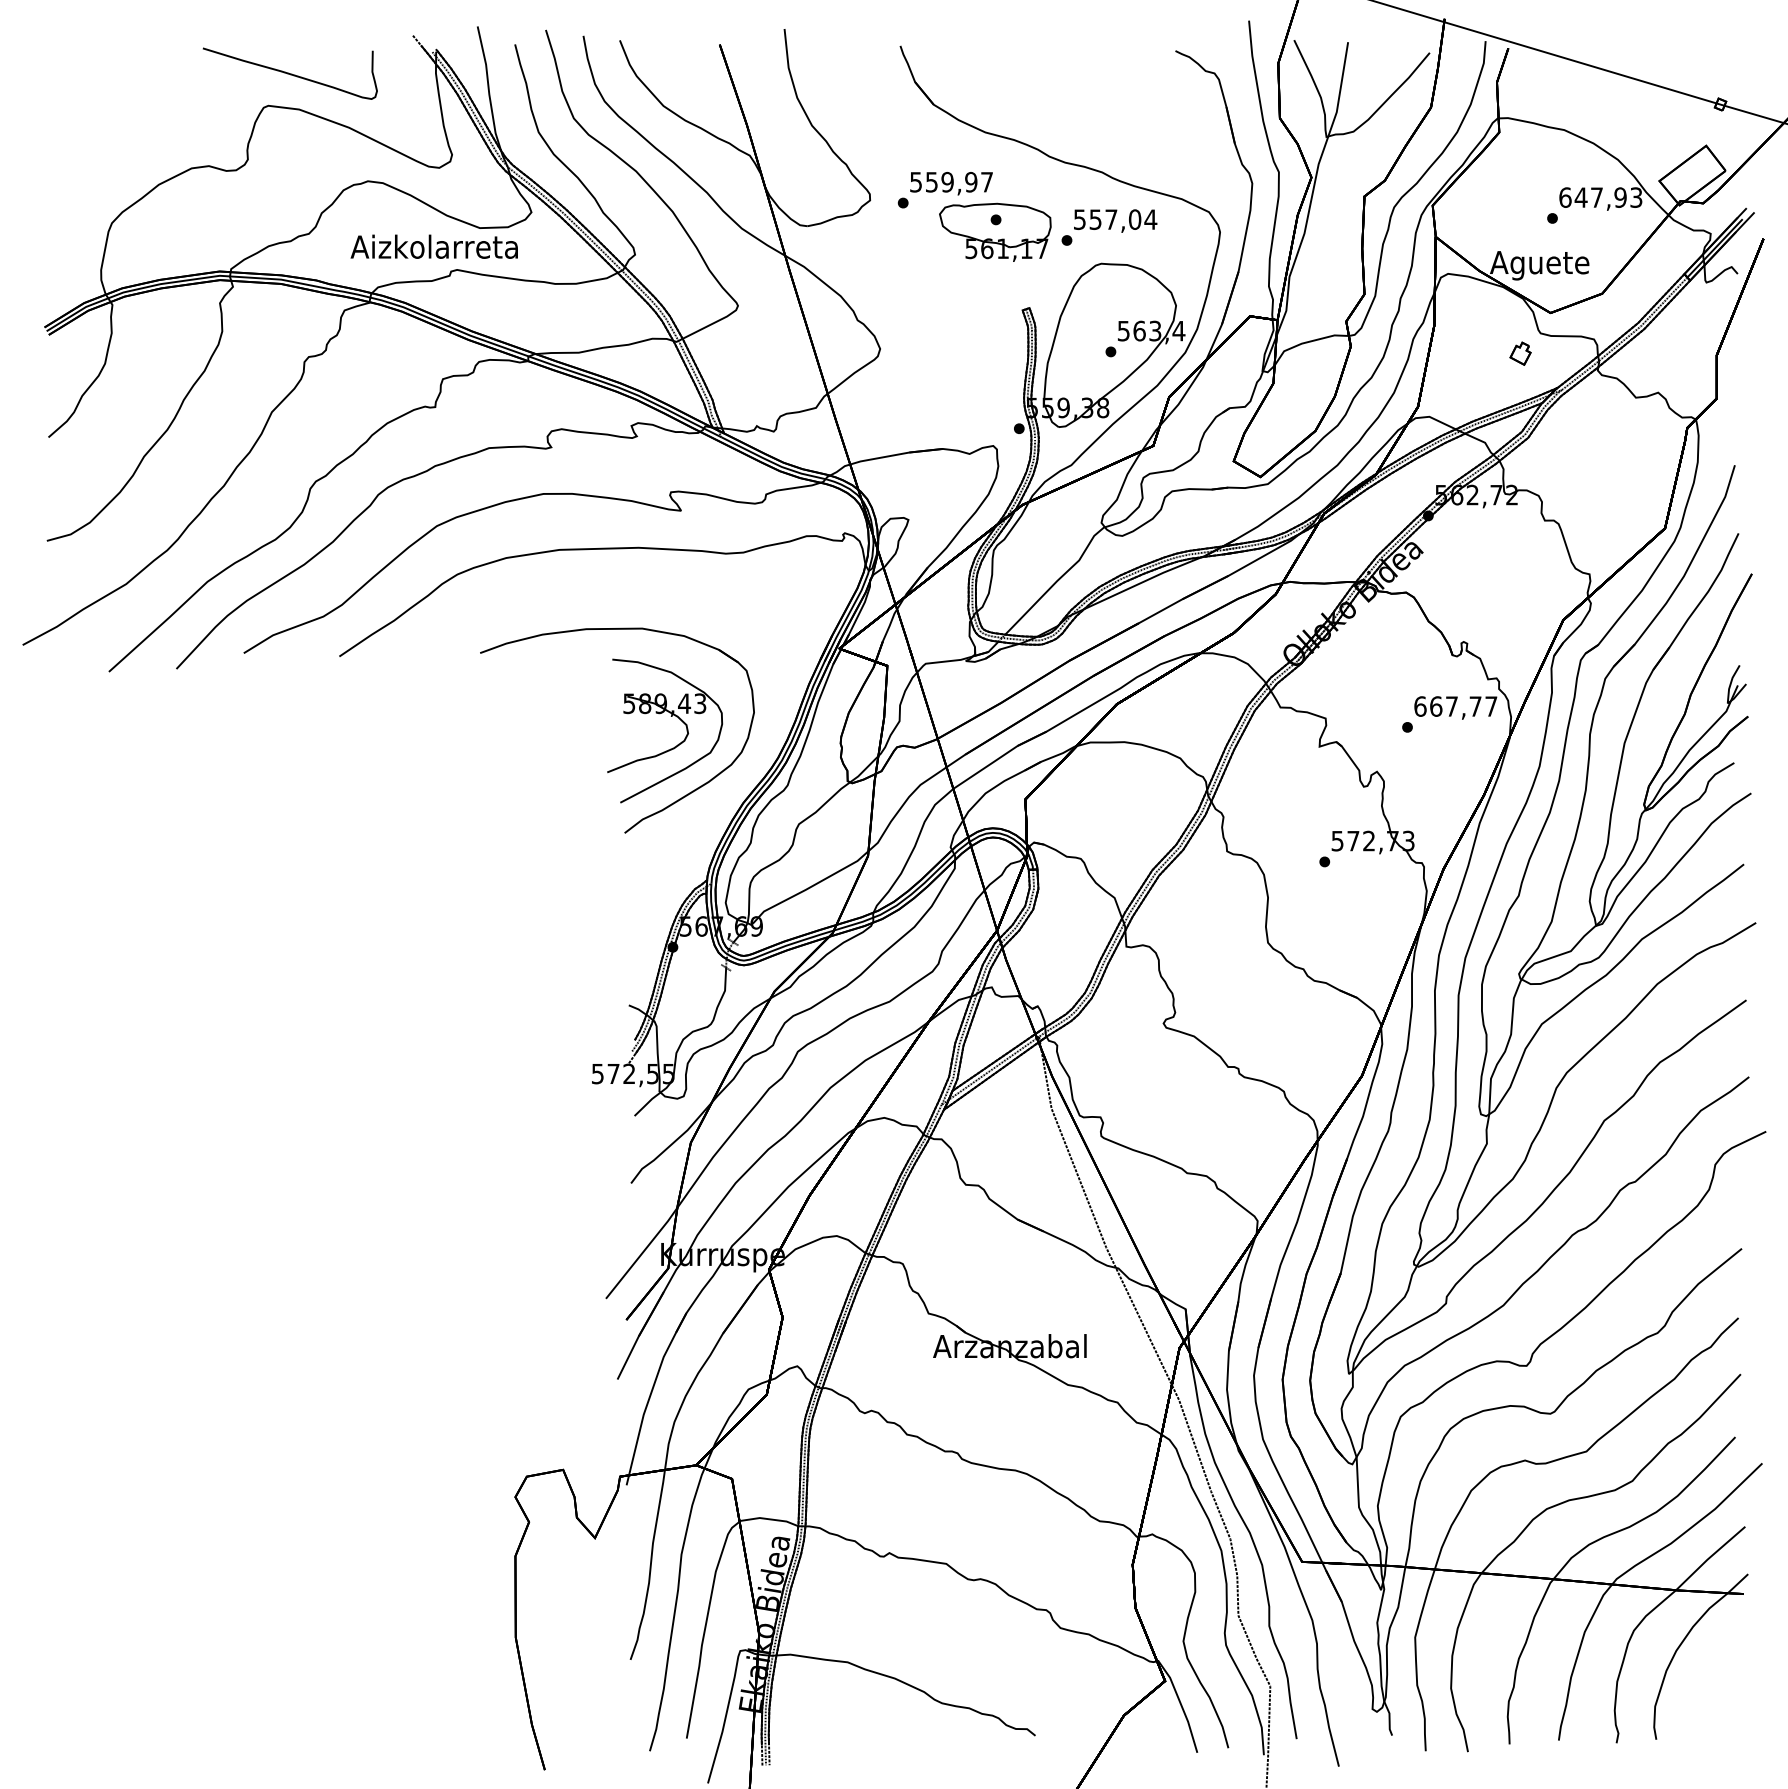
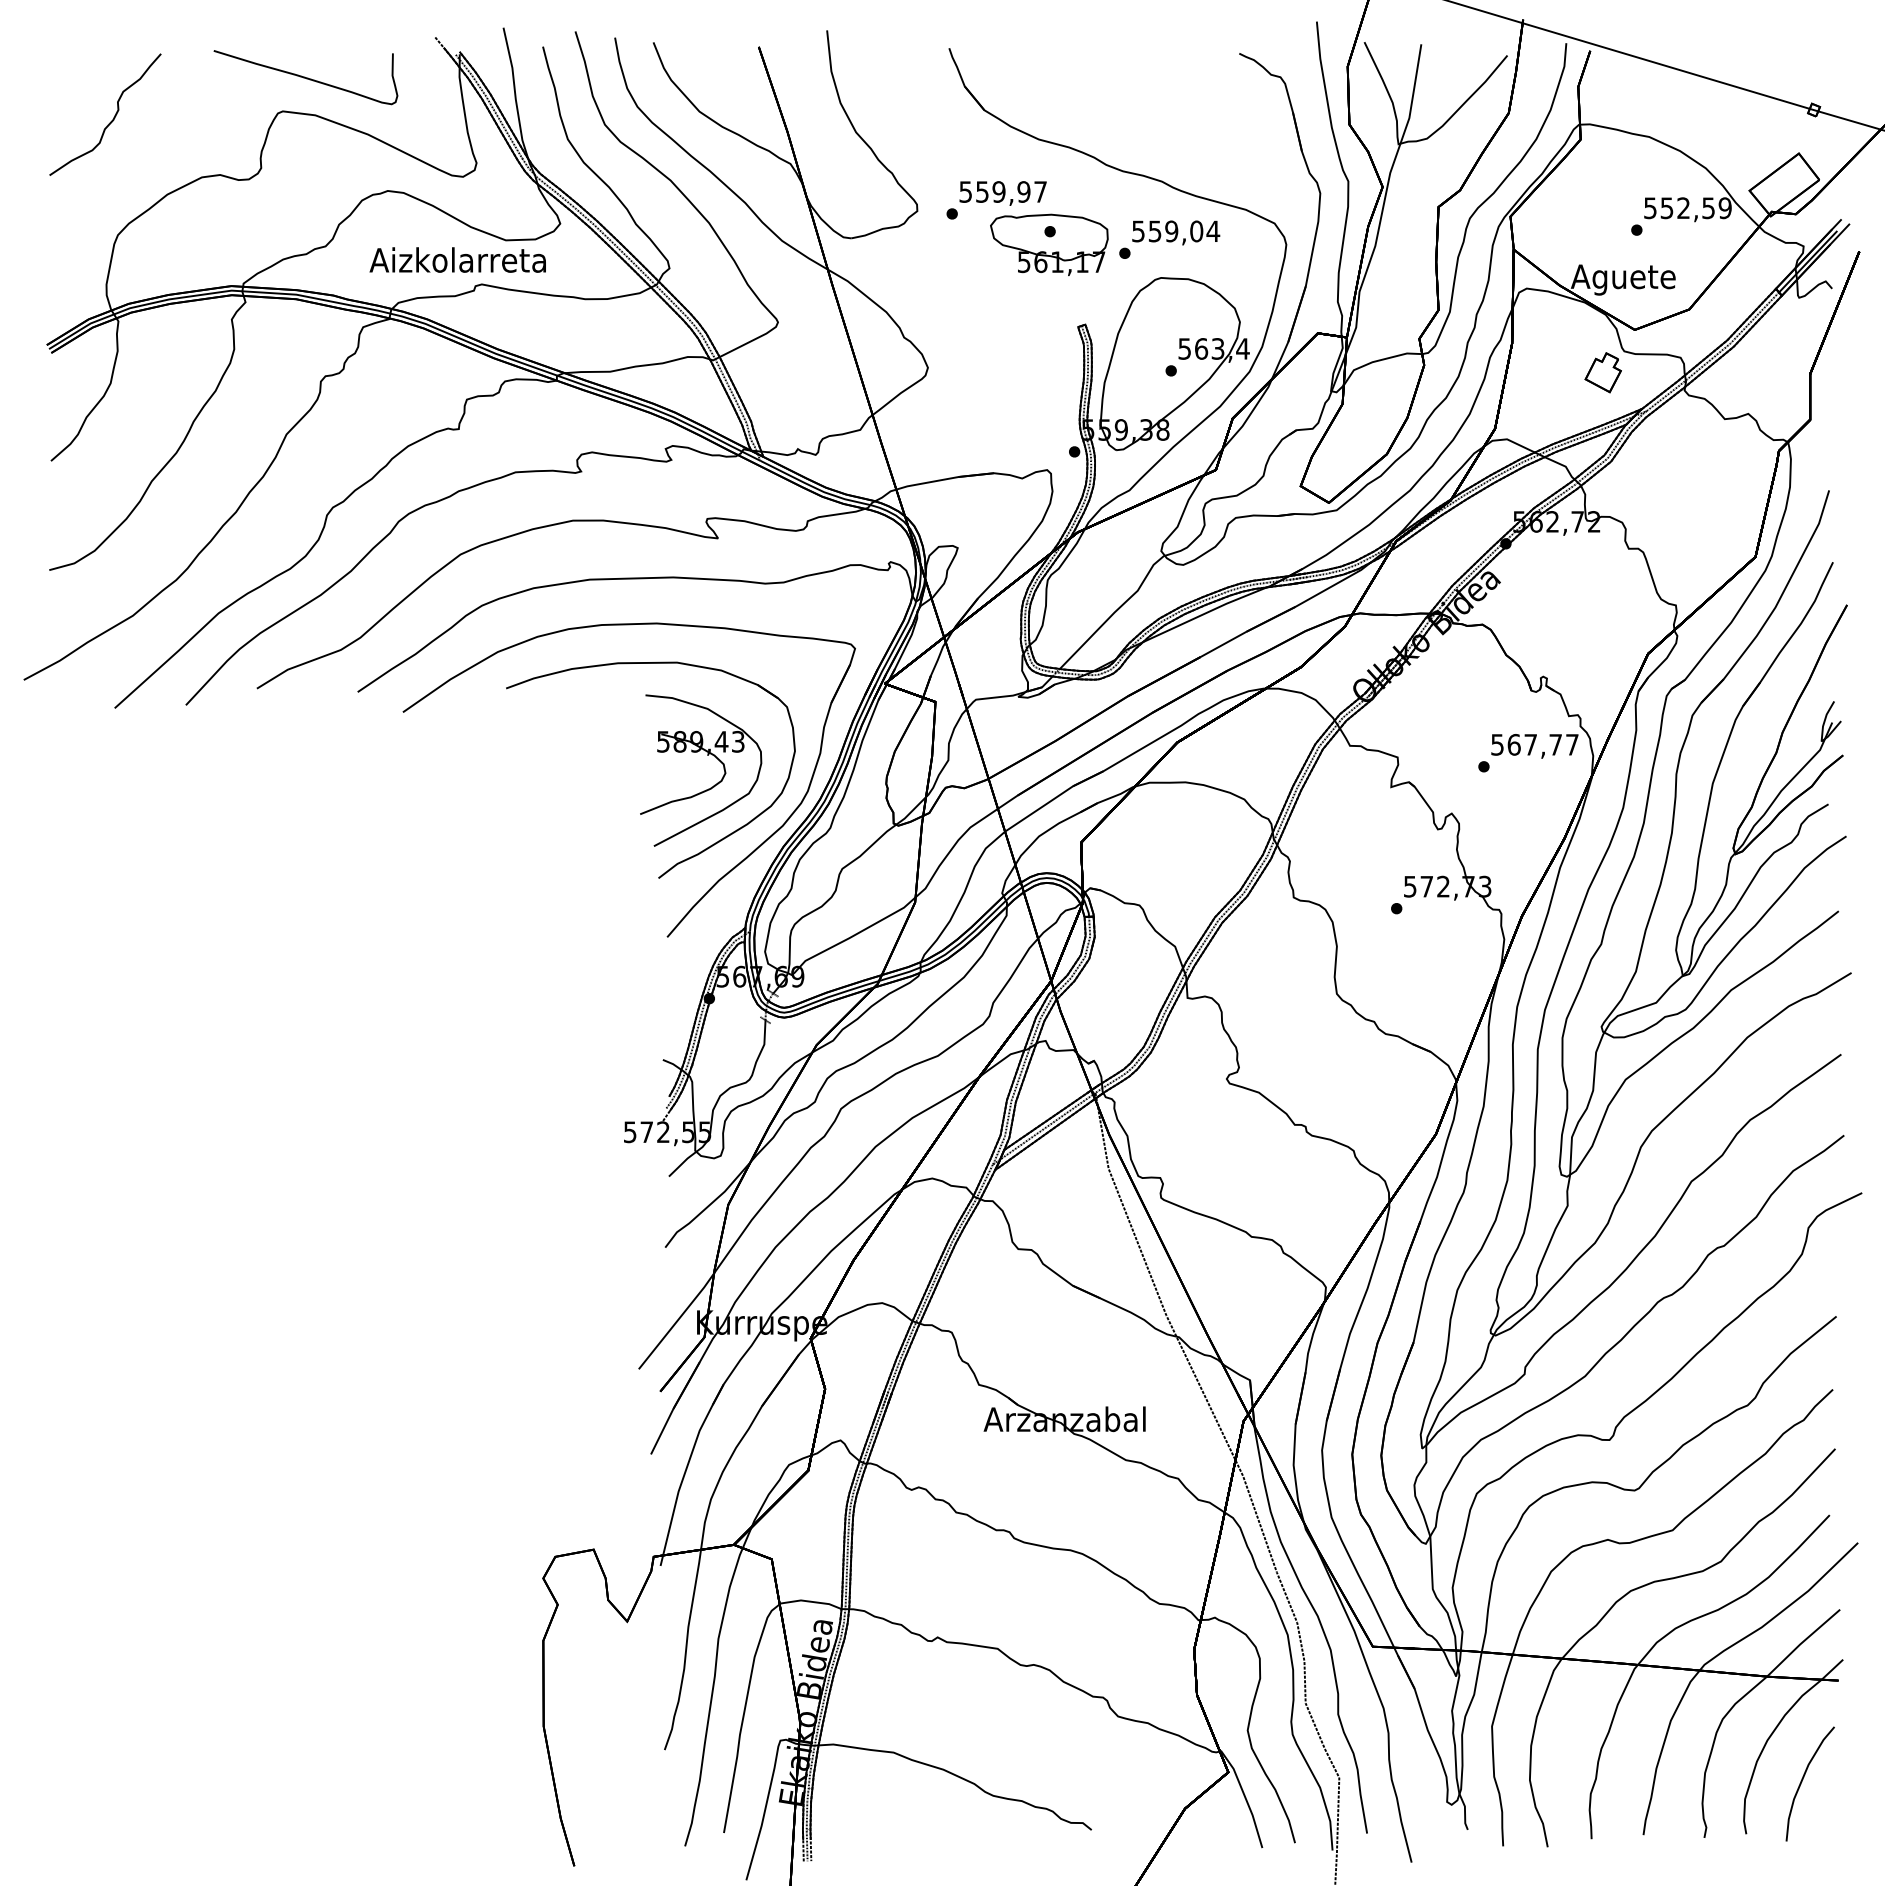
curve: (105, 114) -> (111, 120), added
text: (1600, 197) -> (1687, 208), 647,93 -> 552,59
text: (1111, 219) -> (1171, 231), 557,04 -> 559,04
part: (1519, 353) -> (1602, 372), size x1.67
text: (1420, 706) -> (1497, 744), 667,77 -> 567,77
part: (682, 833) -> (719, 878), added
curve: (1709, 1690) -> (1802, 1782), added

